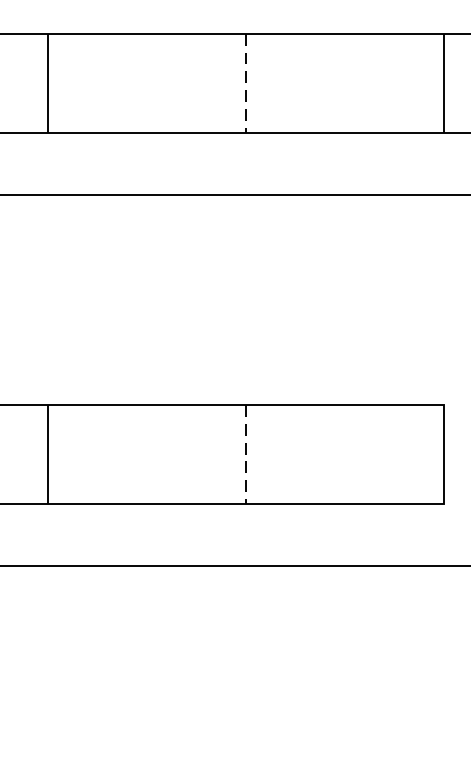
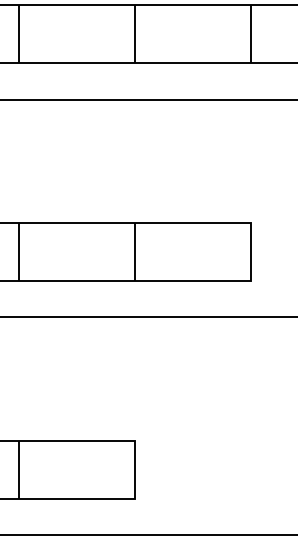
line: (246, 83) -> (134, 34), dashed -> solid
line: (246, 455) -> (134, 252), dashed -> solid

